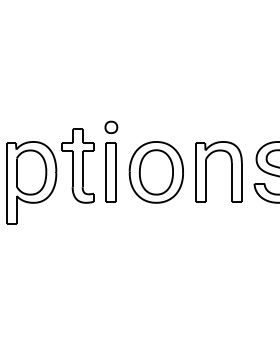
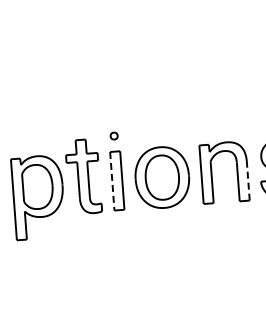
part: (111, 127) -> (114, 136), size x0.6
line: (106, 172) -> (112, 181), solid -> dashed
line: (241, 181) -> (247, 180), solid -> dashed

